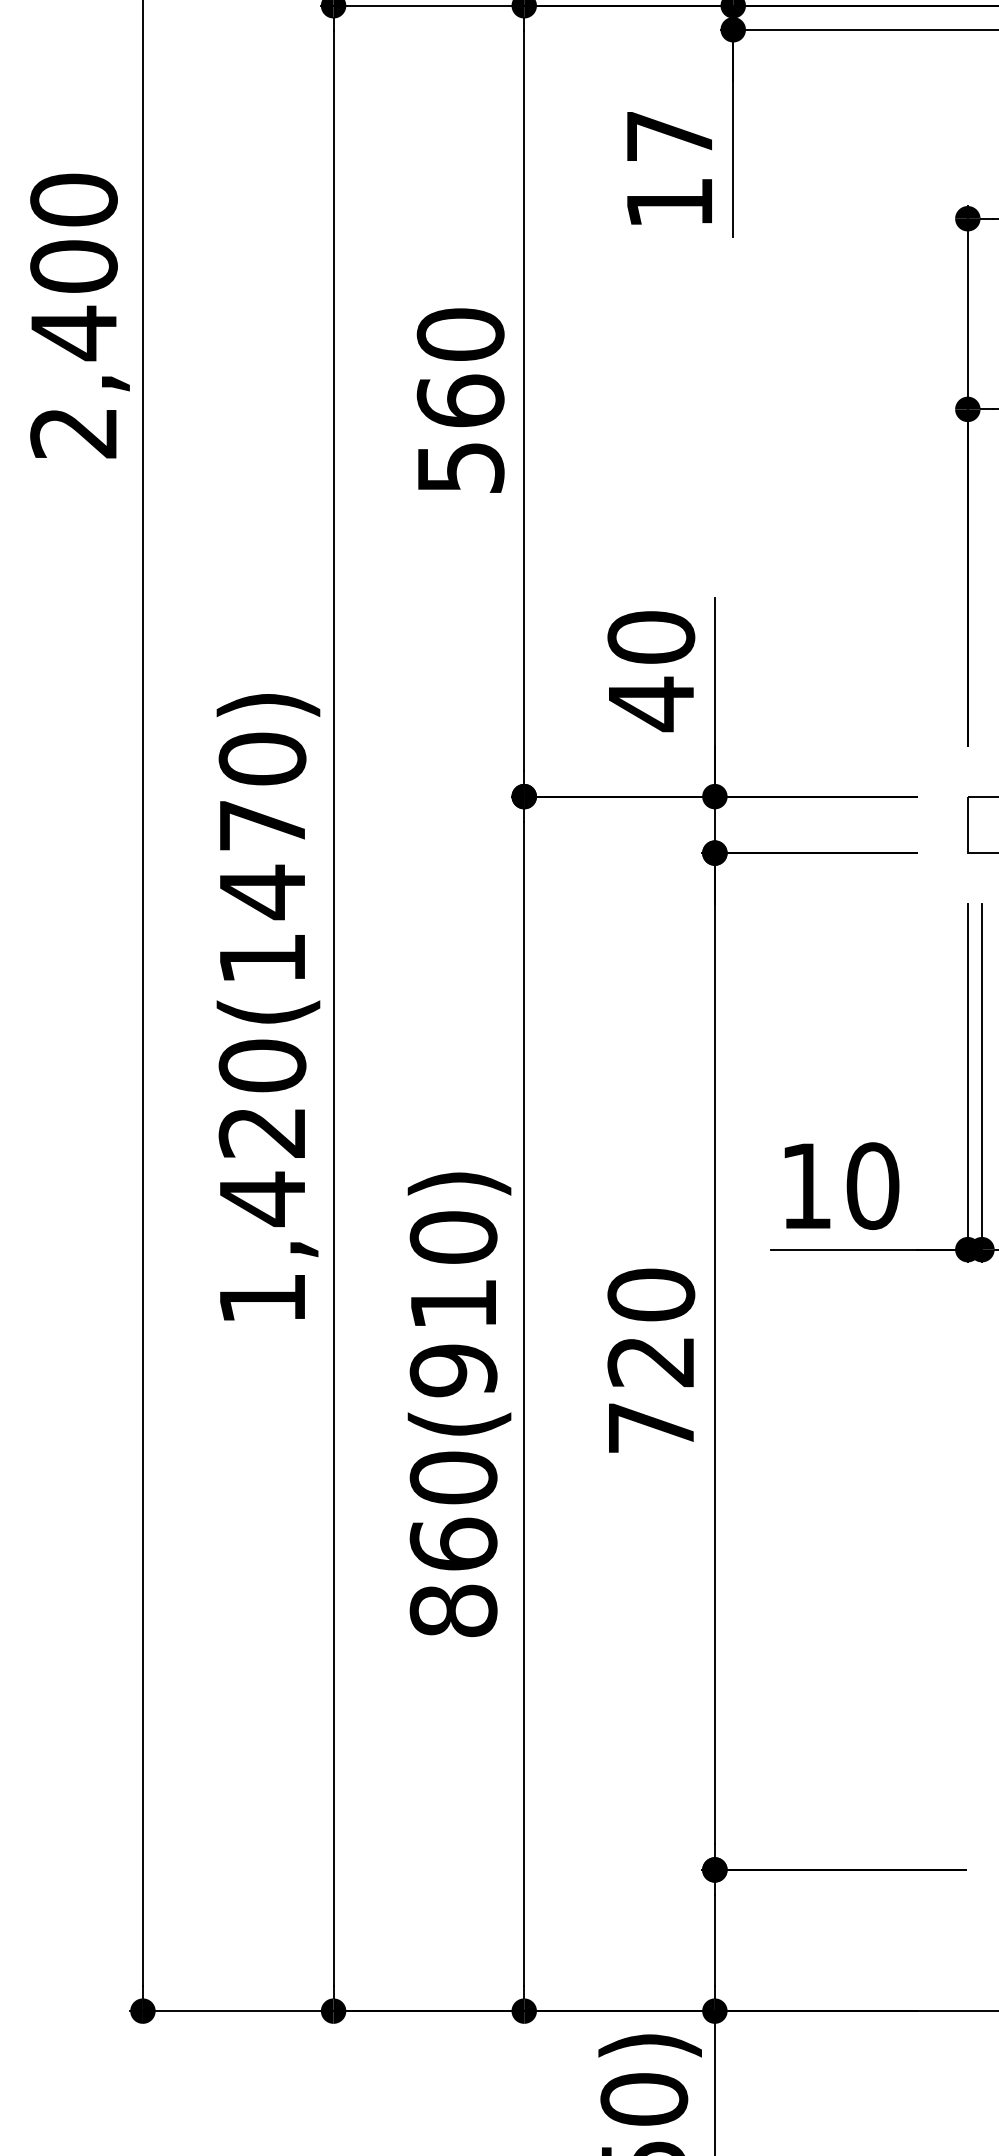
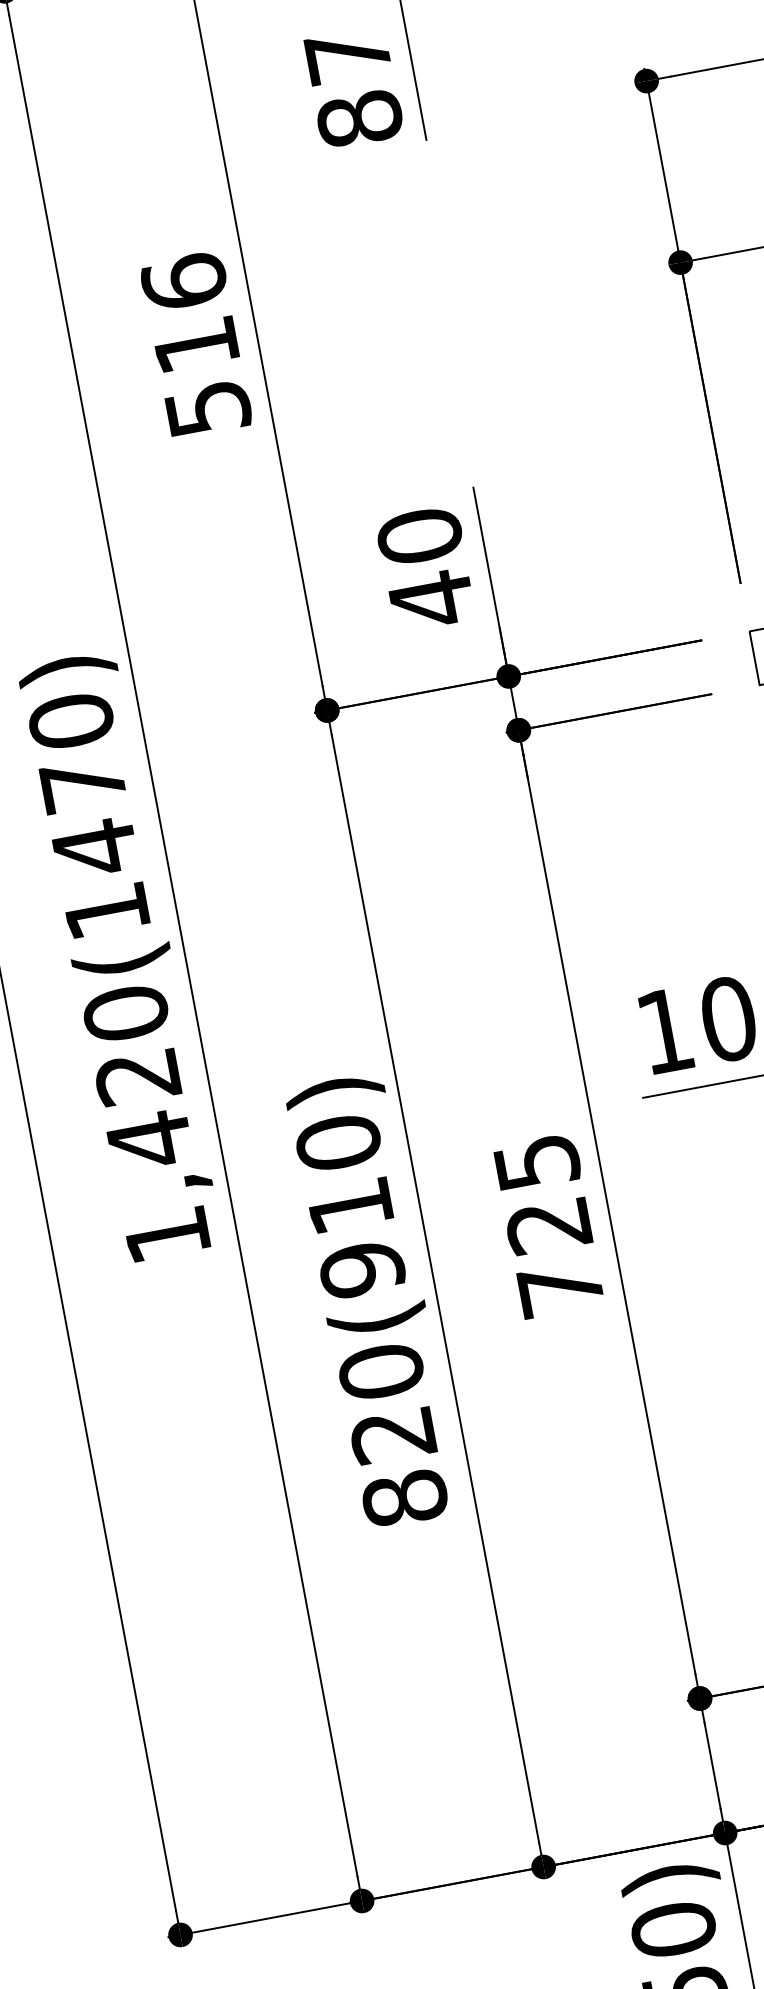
text: (669, 202) -> (359, 118), 17 -> 87
text: (460, 367) -> (190, 313), 560 -> 516
text: (651, 1294) -> (537, 1161), 720 -> 725
text: (453, 1543) -> (392, 1434), 860(910) -> 820(910)

